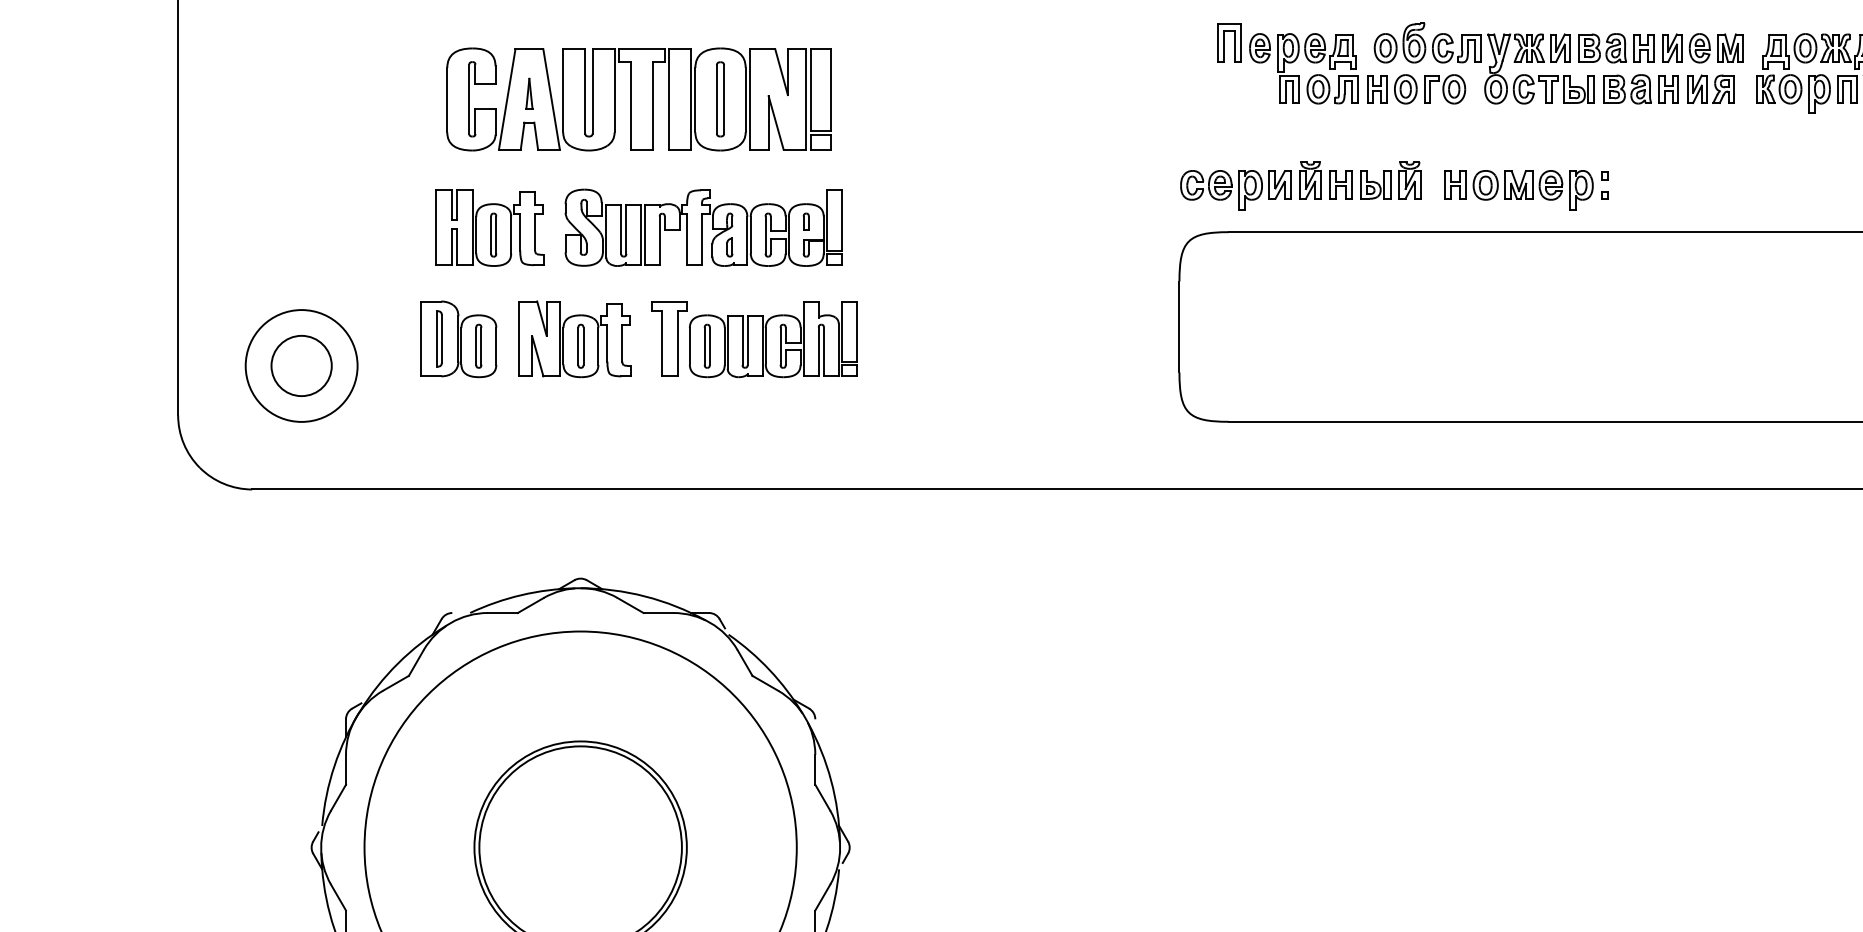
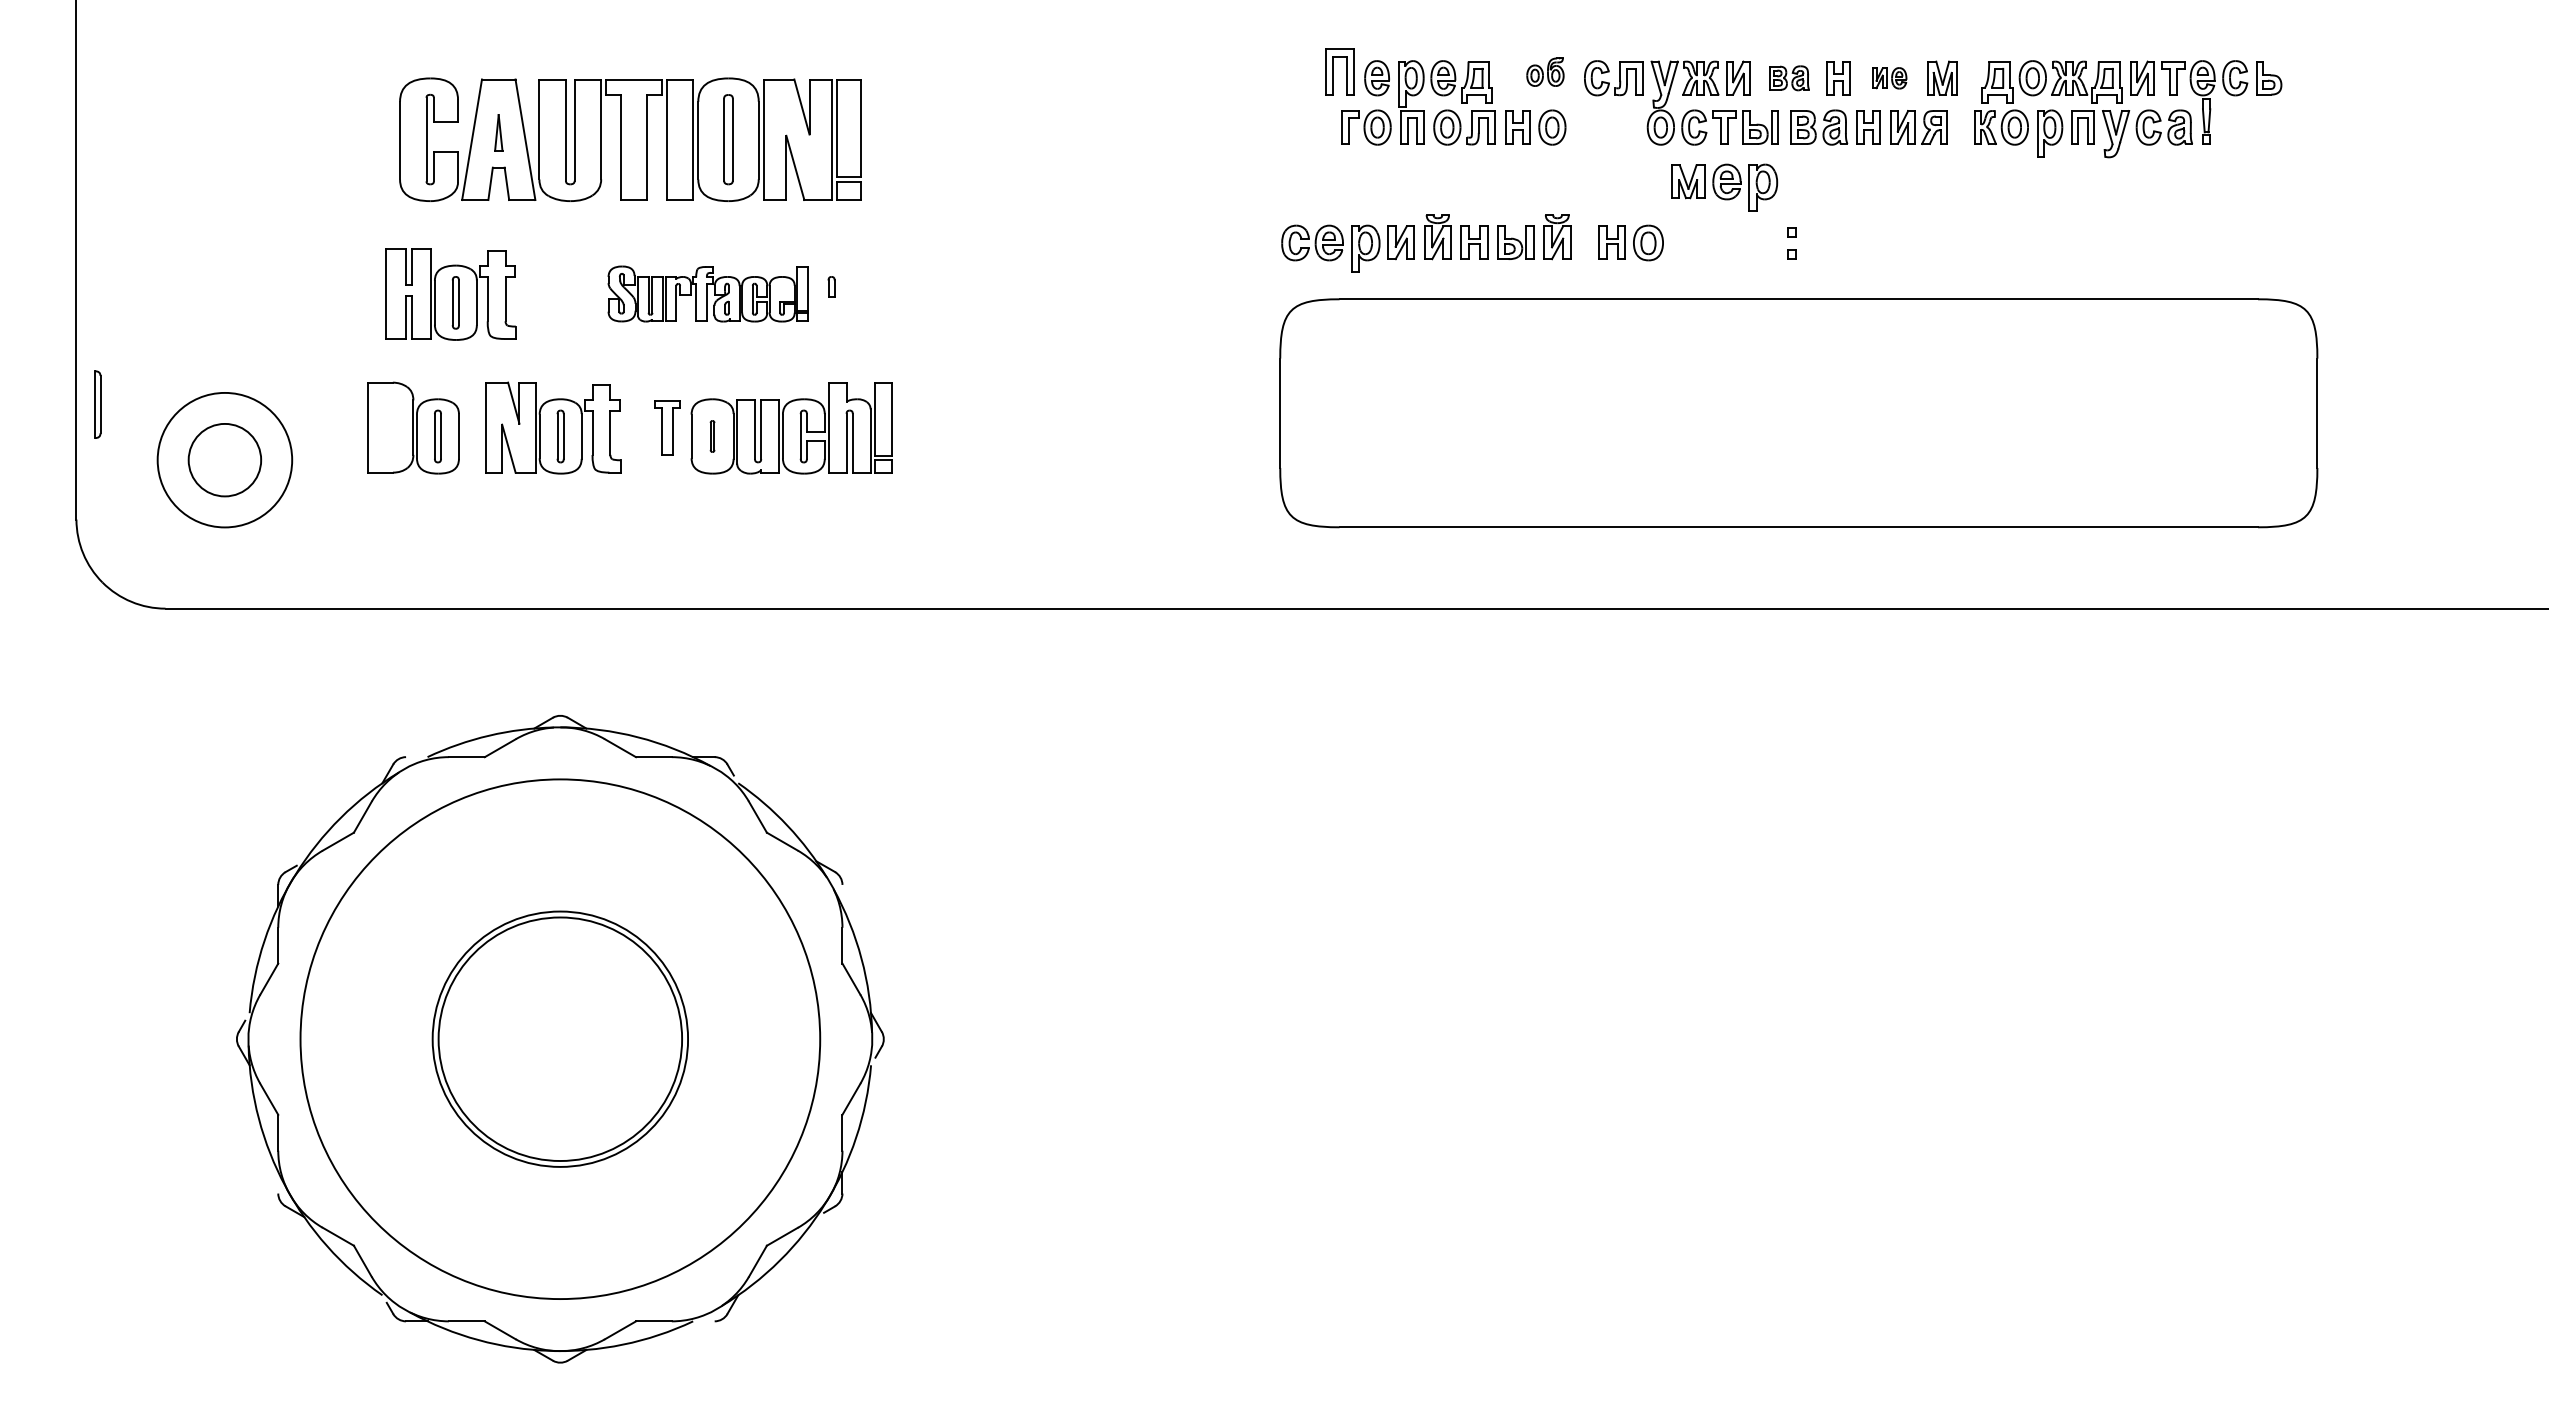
part: (1400, 42) -> (1545, 71), size x0.6
part: (1603, 48) -> (1789, 78), size x0.7
part: (1686, 48) -> (1889, 78), size x0.6
part: (1445, 89) -> (1366, 127), moved
part: (1548, 189) -> (1724, 187), moved
part: (703, 227) -> (707, 293), size x0.6
part: (439, 338) -> (97, 404), moved
part: (669, 338) -> (667, 427), size x0.6
part: (707, 346) -> (712, 436), size x0.6

